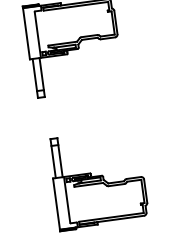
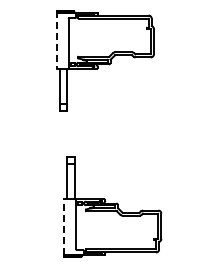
line: (26, 32) -> (56, 39), solid -> dashed
line: (56, 204) -> (64, 227), solid -> dashed

